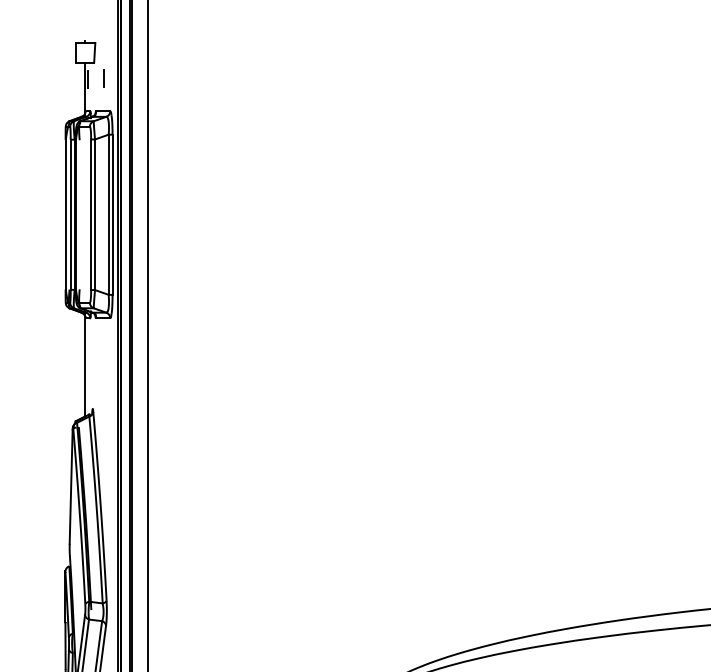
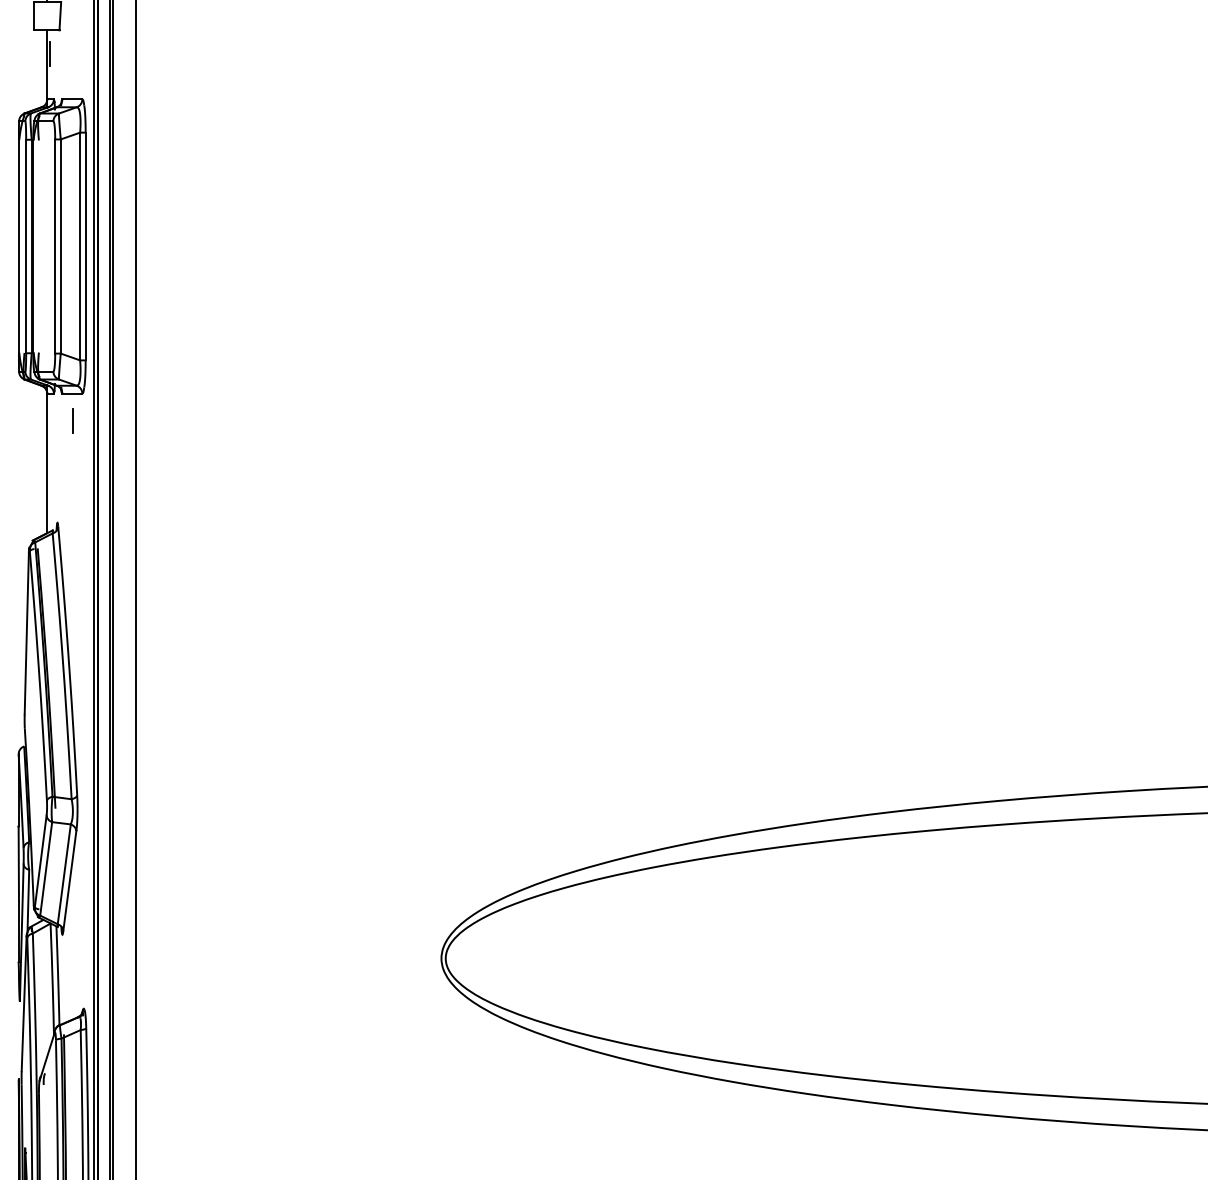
line: (103, 78) -> (72, 420), moved

